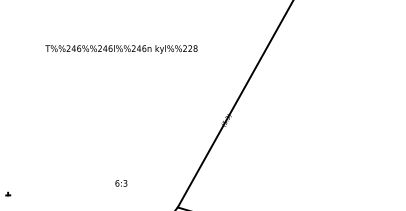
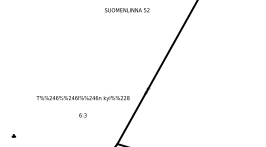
text: (120, 49) -> (82, 98), moved
text: (120, 183) -> (82, 115), moved

